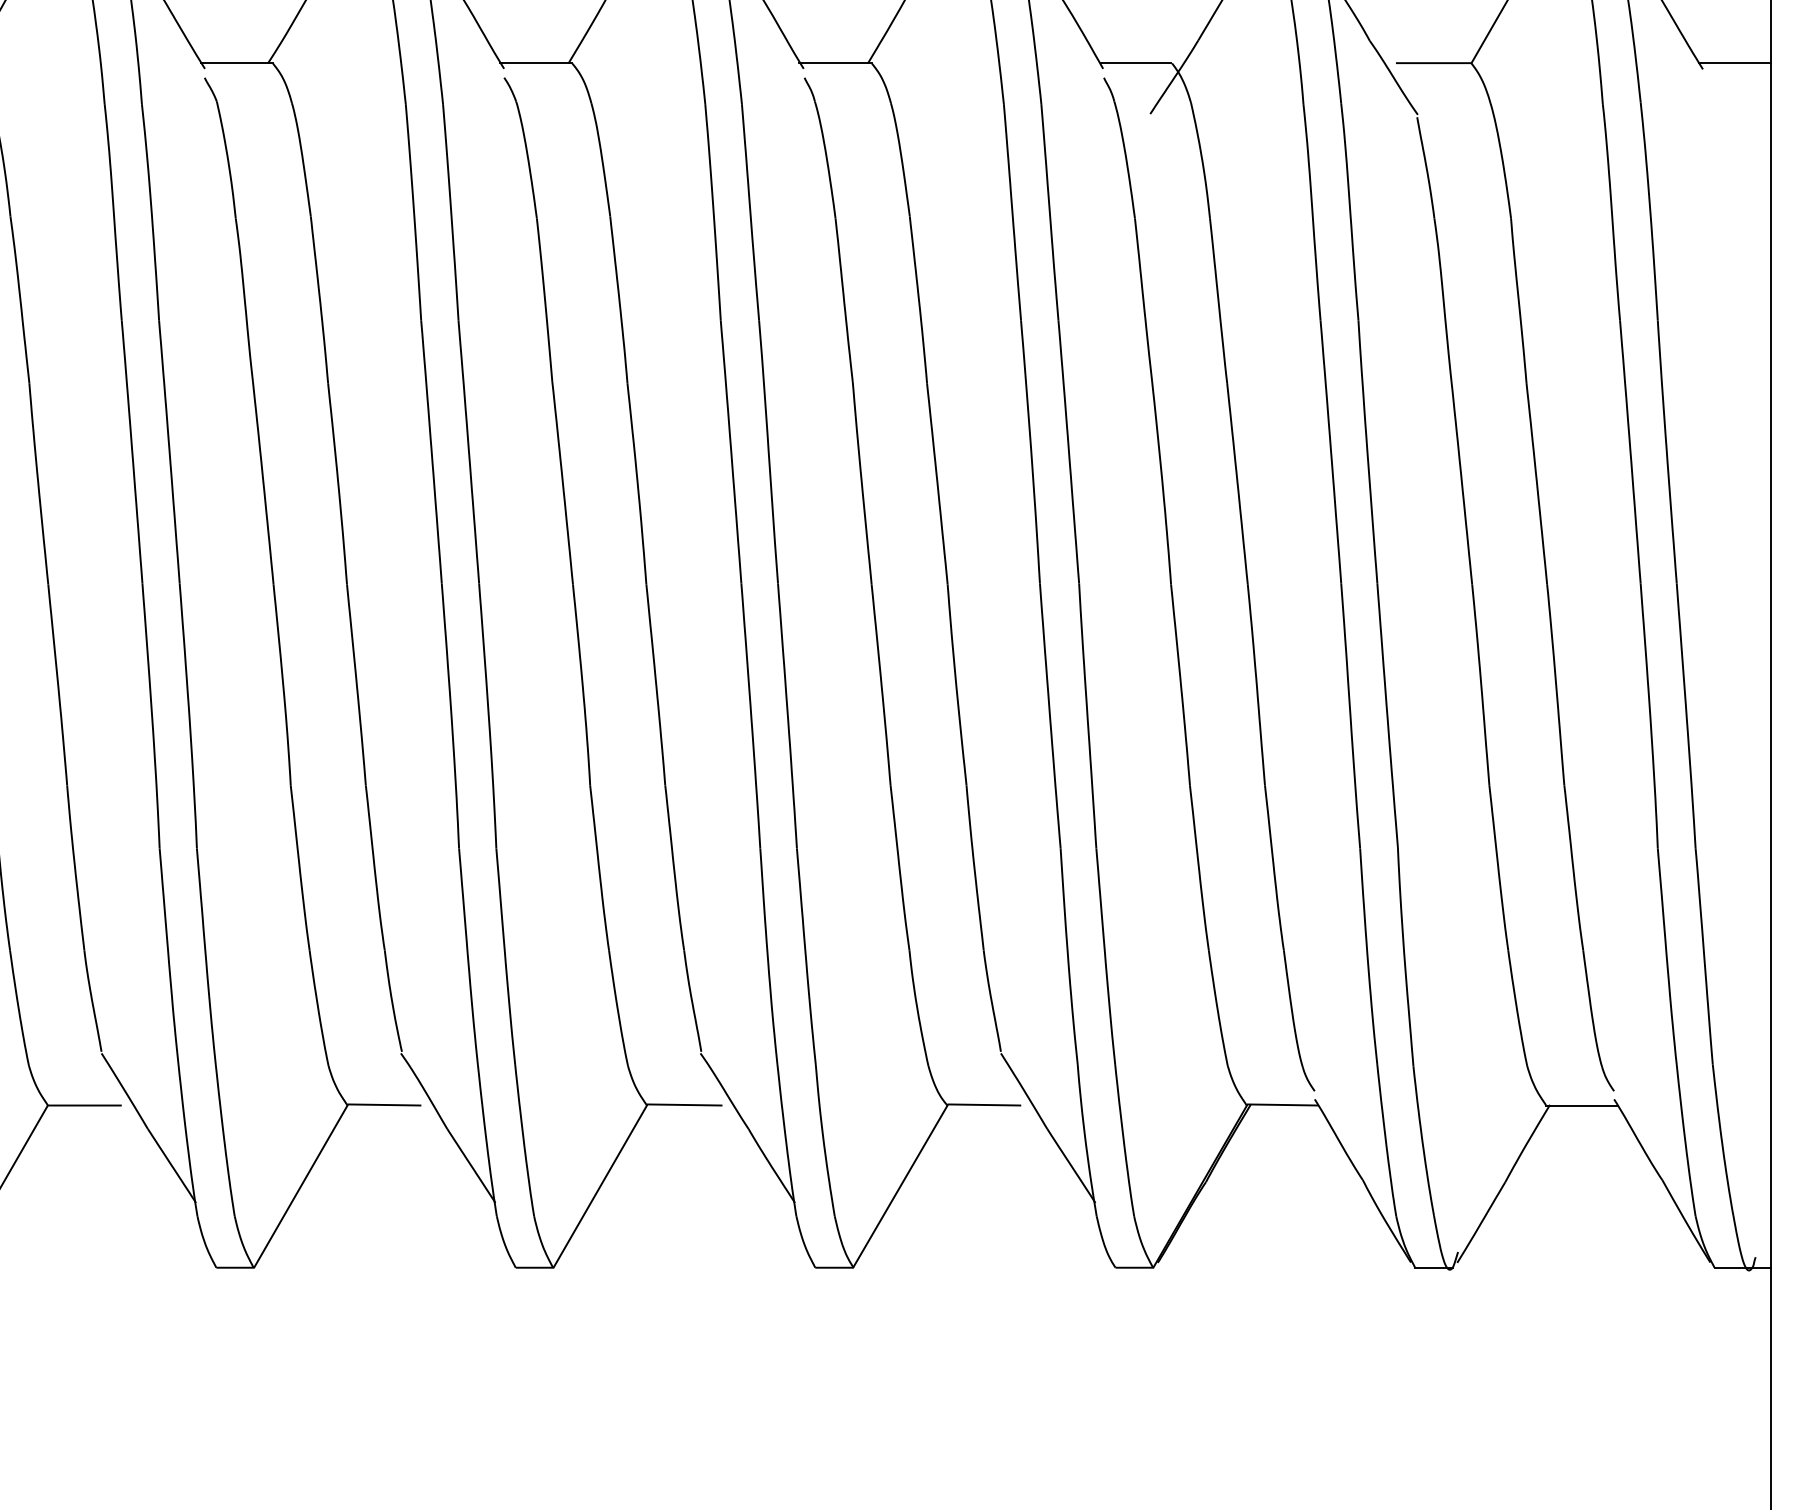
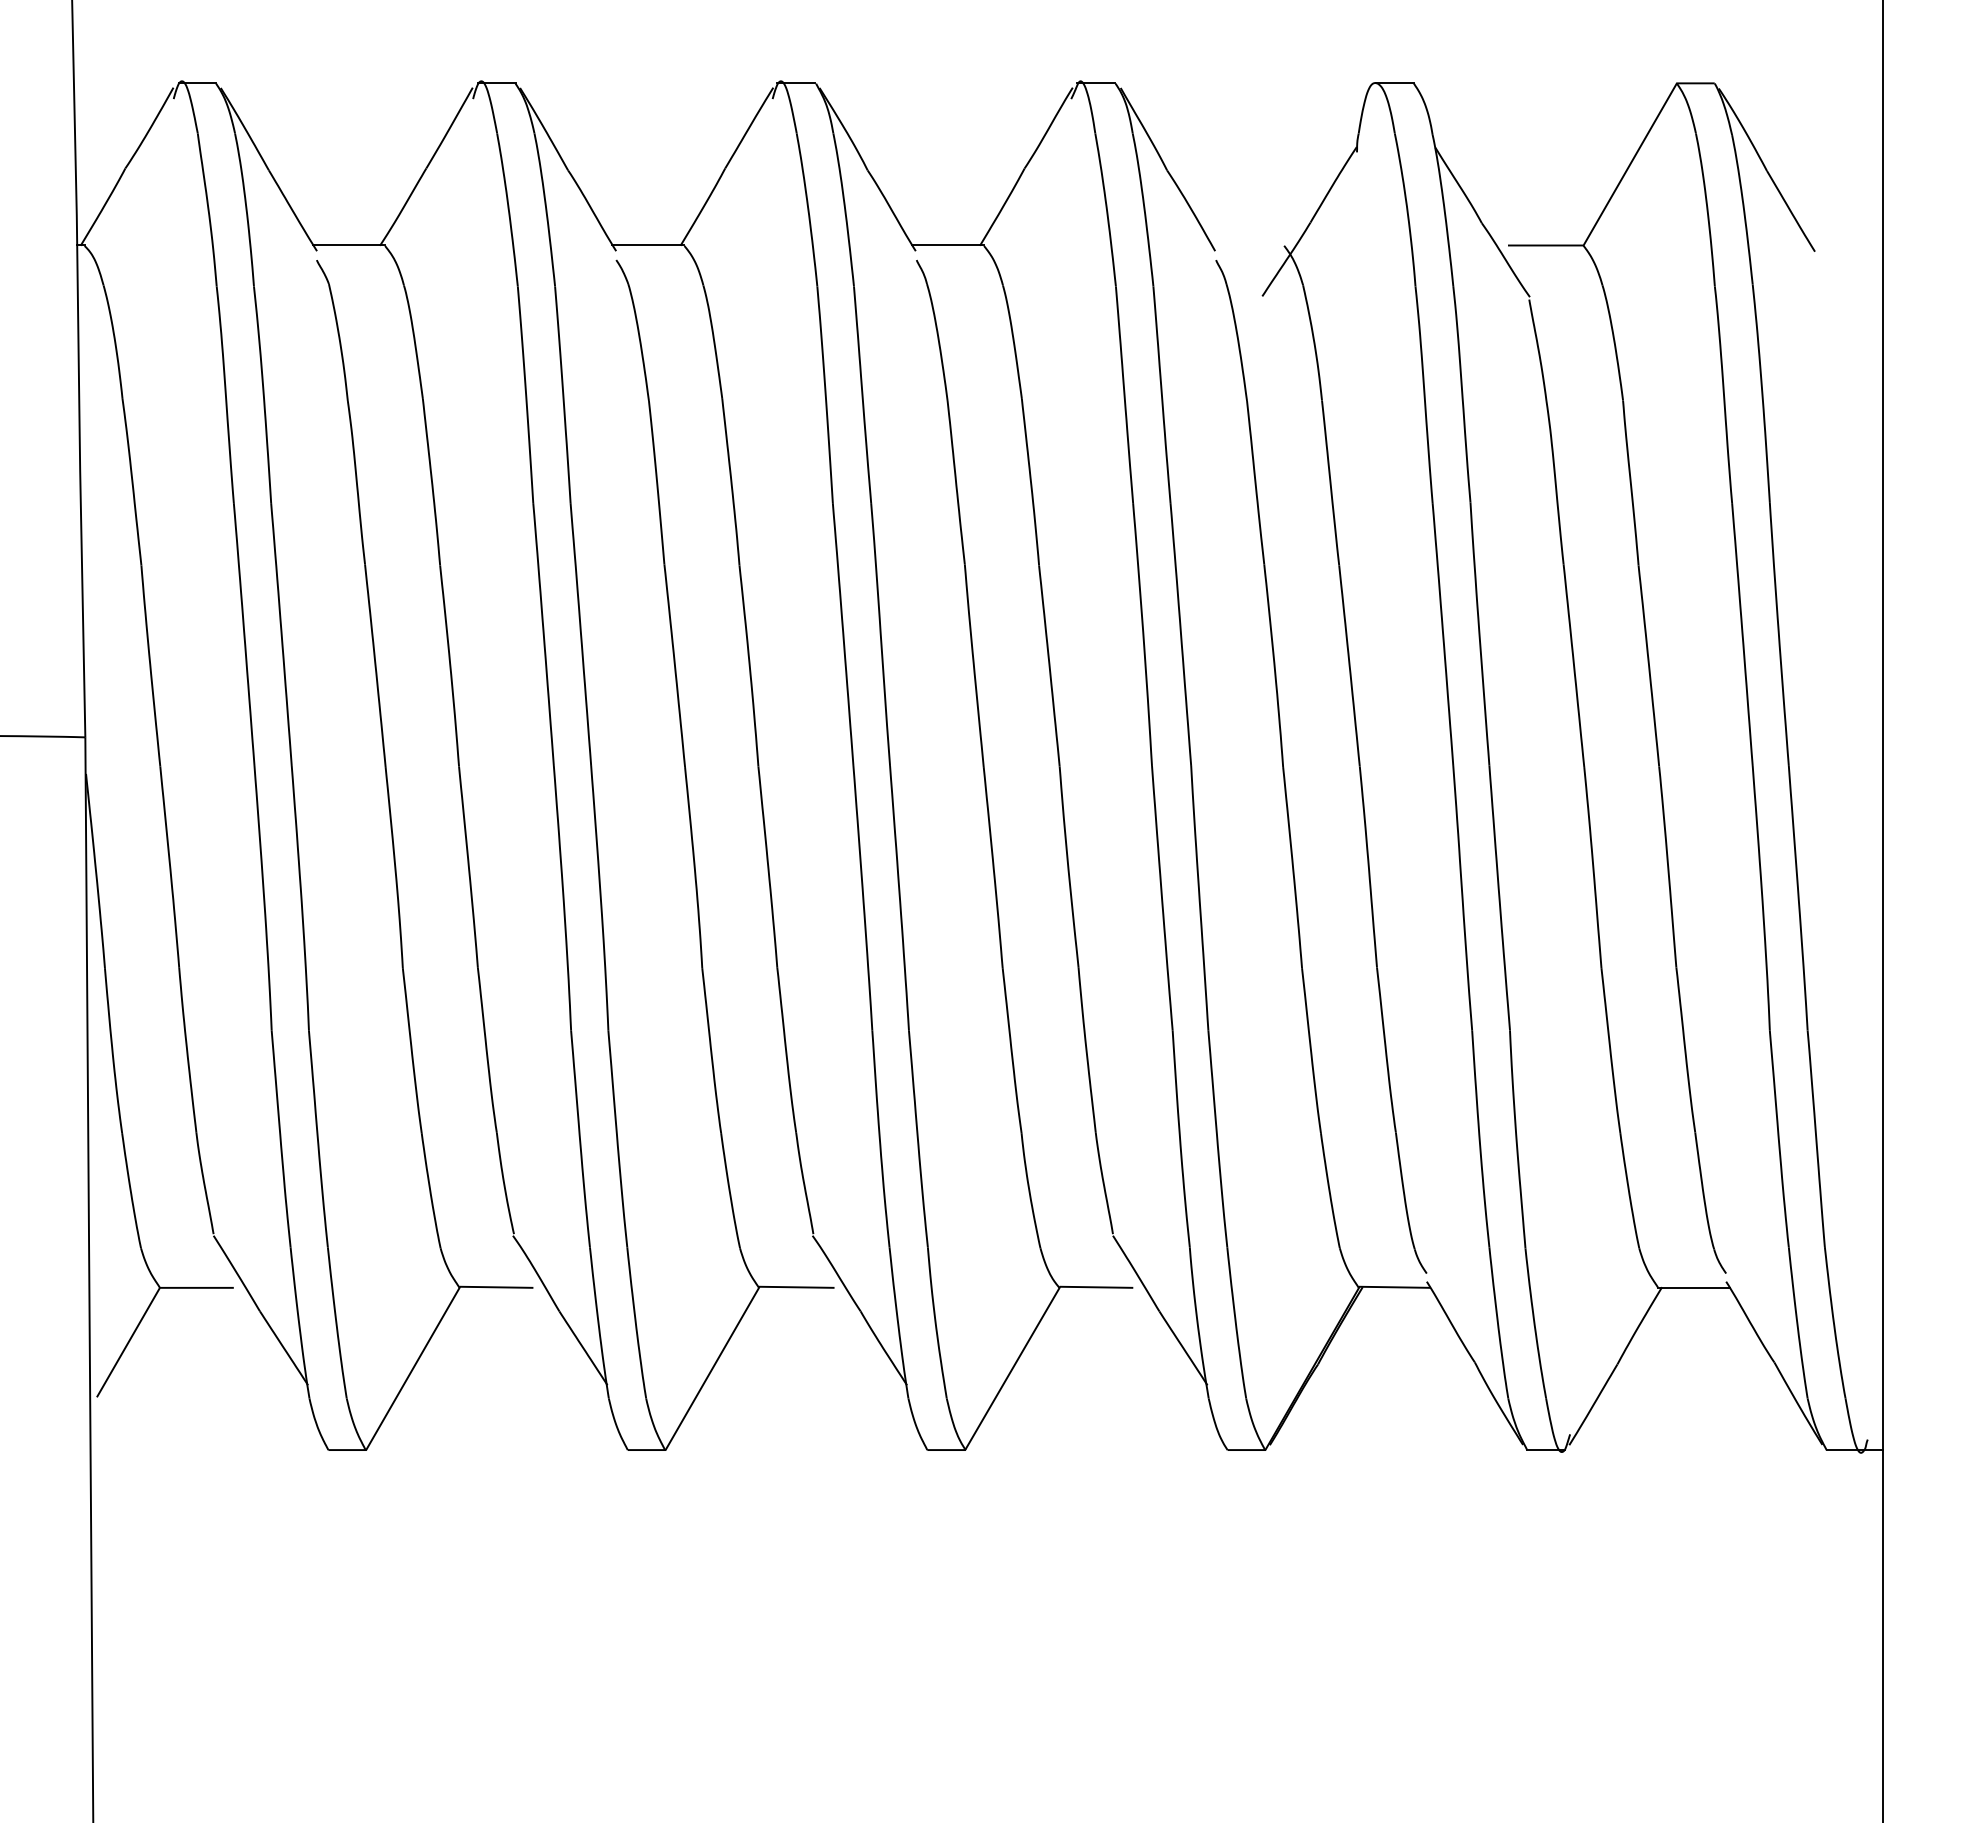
line: (1135, 63) -> (1247, 245), removed
line: (1734, 63) -> (1846, 245), removed

